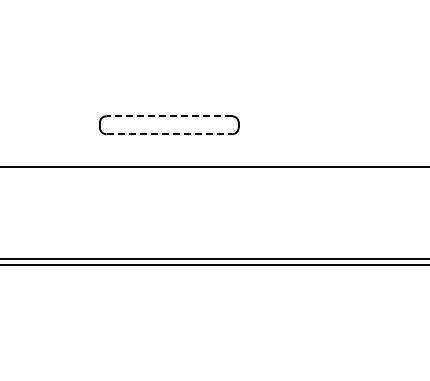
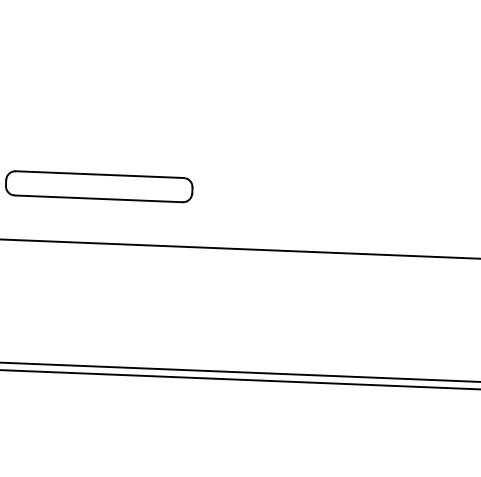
line: (169, 116) -> (100, 175), dashed -> solid
line: (169, 134) -> (99, 199), dashed -> solid

